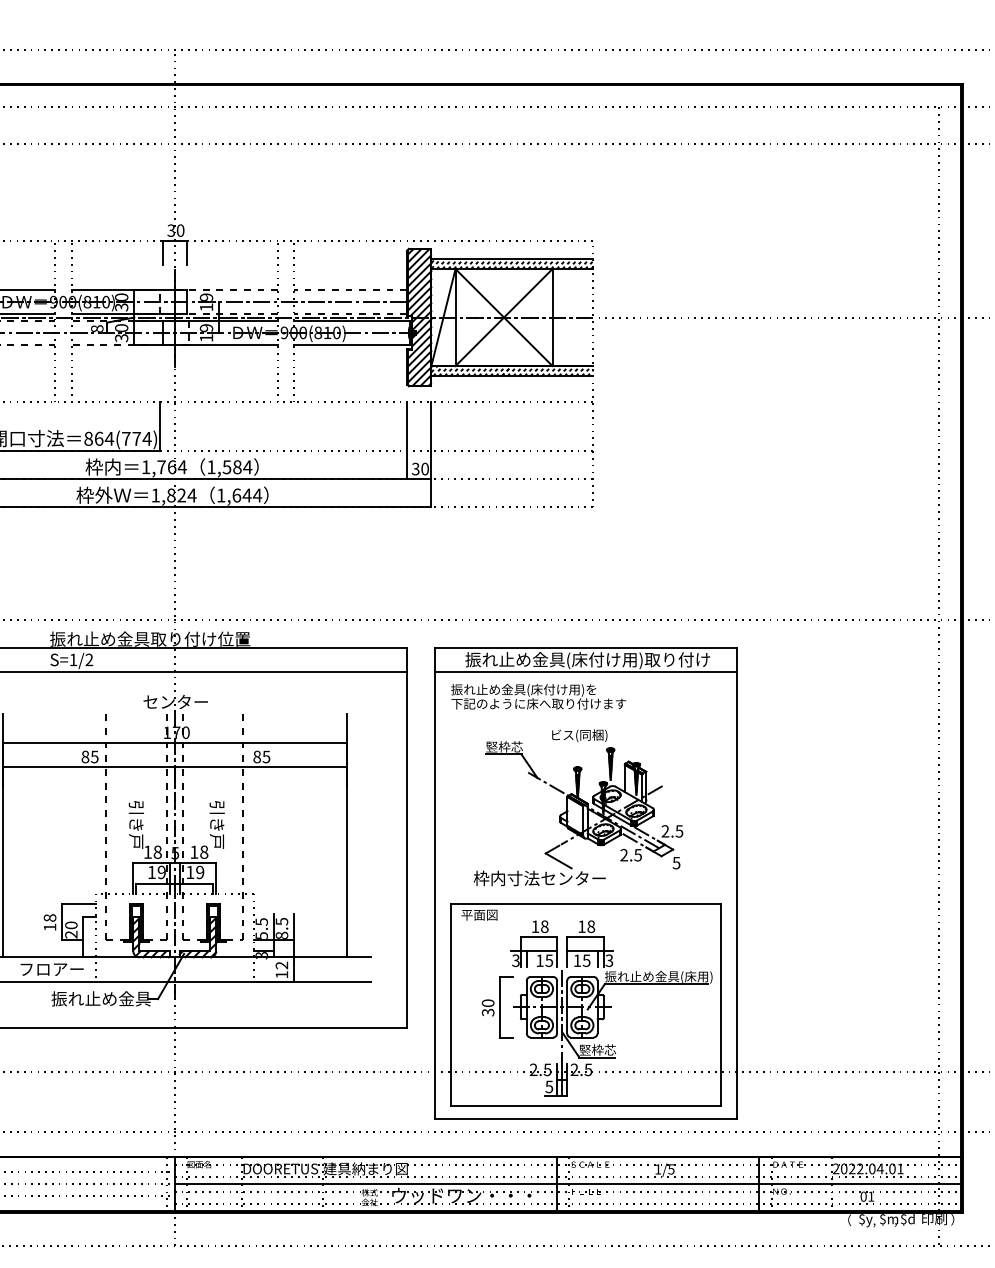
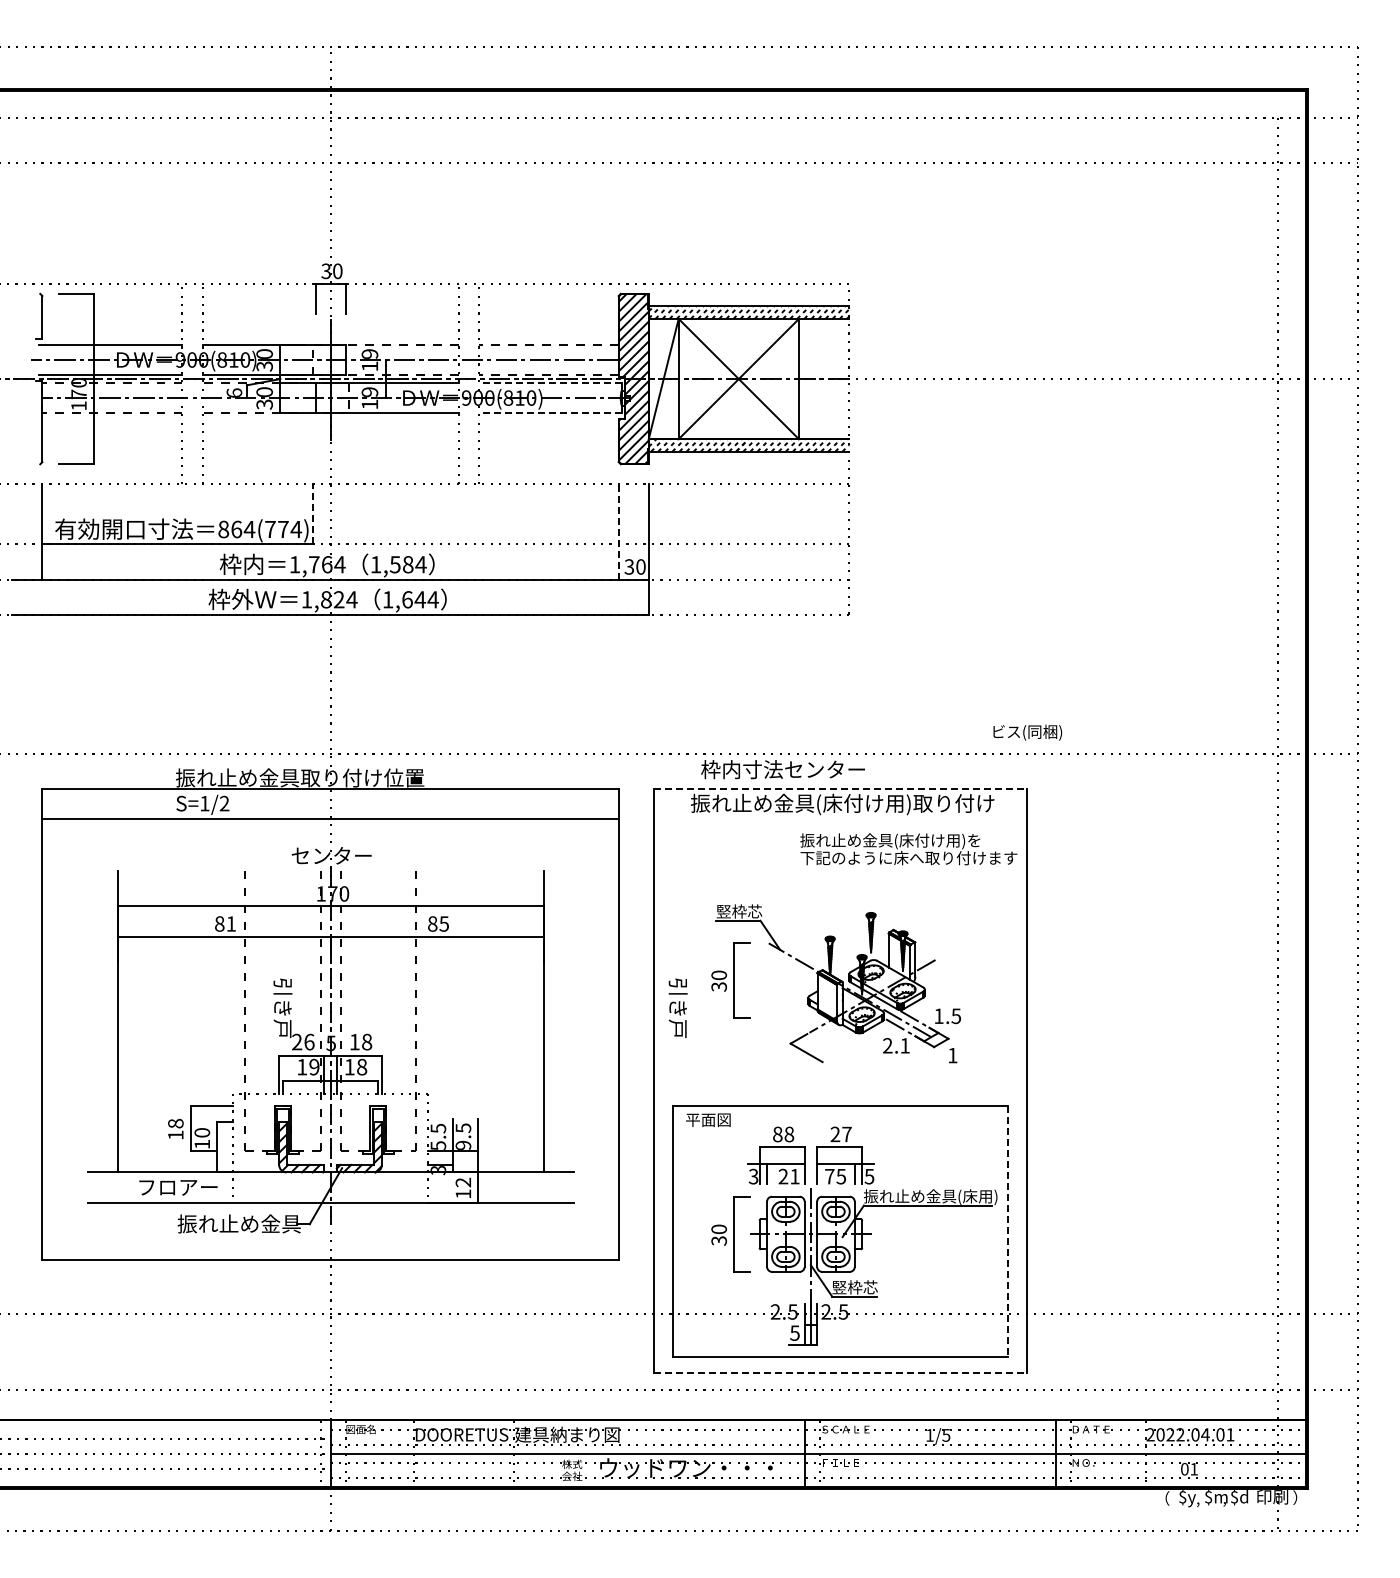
line: (352, 321) -> (550, 383), solid -> dashed
text: (97, 328) -> (234, 392), 8 -> 6
line: (352, 345) -> (550, 413), solid -> dashed
line: (160, 425) -> (312, 513), solid -> dashed
line: (406, 440) -> (618, 531), solid -> dashed
line: (586, 647) -> (840, 788), solid -> dashed
line: (586, 671) -> (840, 818), removed
text: (538, 696) -> (908, 849), moved
text: (579, 735) -> (1027, 732), moved
text: (94, 756) -> (230, 923), 85 -> 81
part: (497, 802) -> (730, 980), added
text: (216, 824) -> (677, 1007), moved
text: (665, 830) -> (938, 1015), 2.5 -> 1.5
text: (152, 851) -> (303, 1041), 18 -> 26
text: (637, 854) -> (904, 1045), 2.5 -> 2.1
text: (676, 863) -> (952, 1055), 5 -> 1
text: (200, 872) -> (362, 1067), 19 -> 18
text: (539, 878) -> (782, 769), moved
text: (535, 926) -> (777, 1134), 18 -> 88
text: (586, 926) -> (840, 1134), 18 -> 27
text: (70, 934) -> (201, 1144), 20 -> 10
text: (282, 934) -> (463, 1144), 8.5 -> 9.5
text: (609, 959) -> (869, 1175), 3 -> 5
text: (544, 960) -> (788, 1176), 15 -> 21
text: (577, 960) -> (829, 1176), 15 -> 75
line: (721, 1004) -> (1008, 1231), solid -> dashed
line: (586, 1119) -> (840, 1373), solid -> dashed

